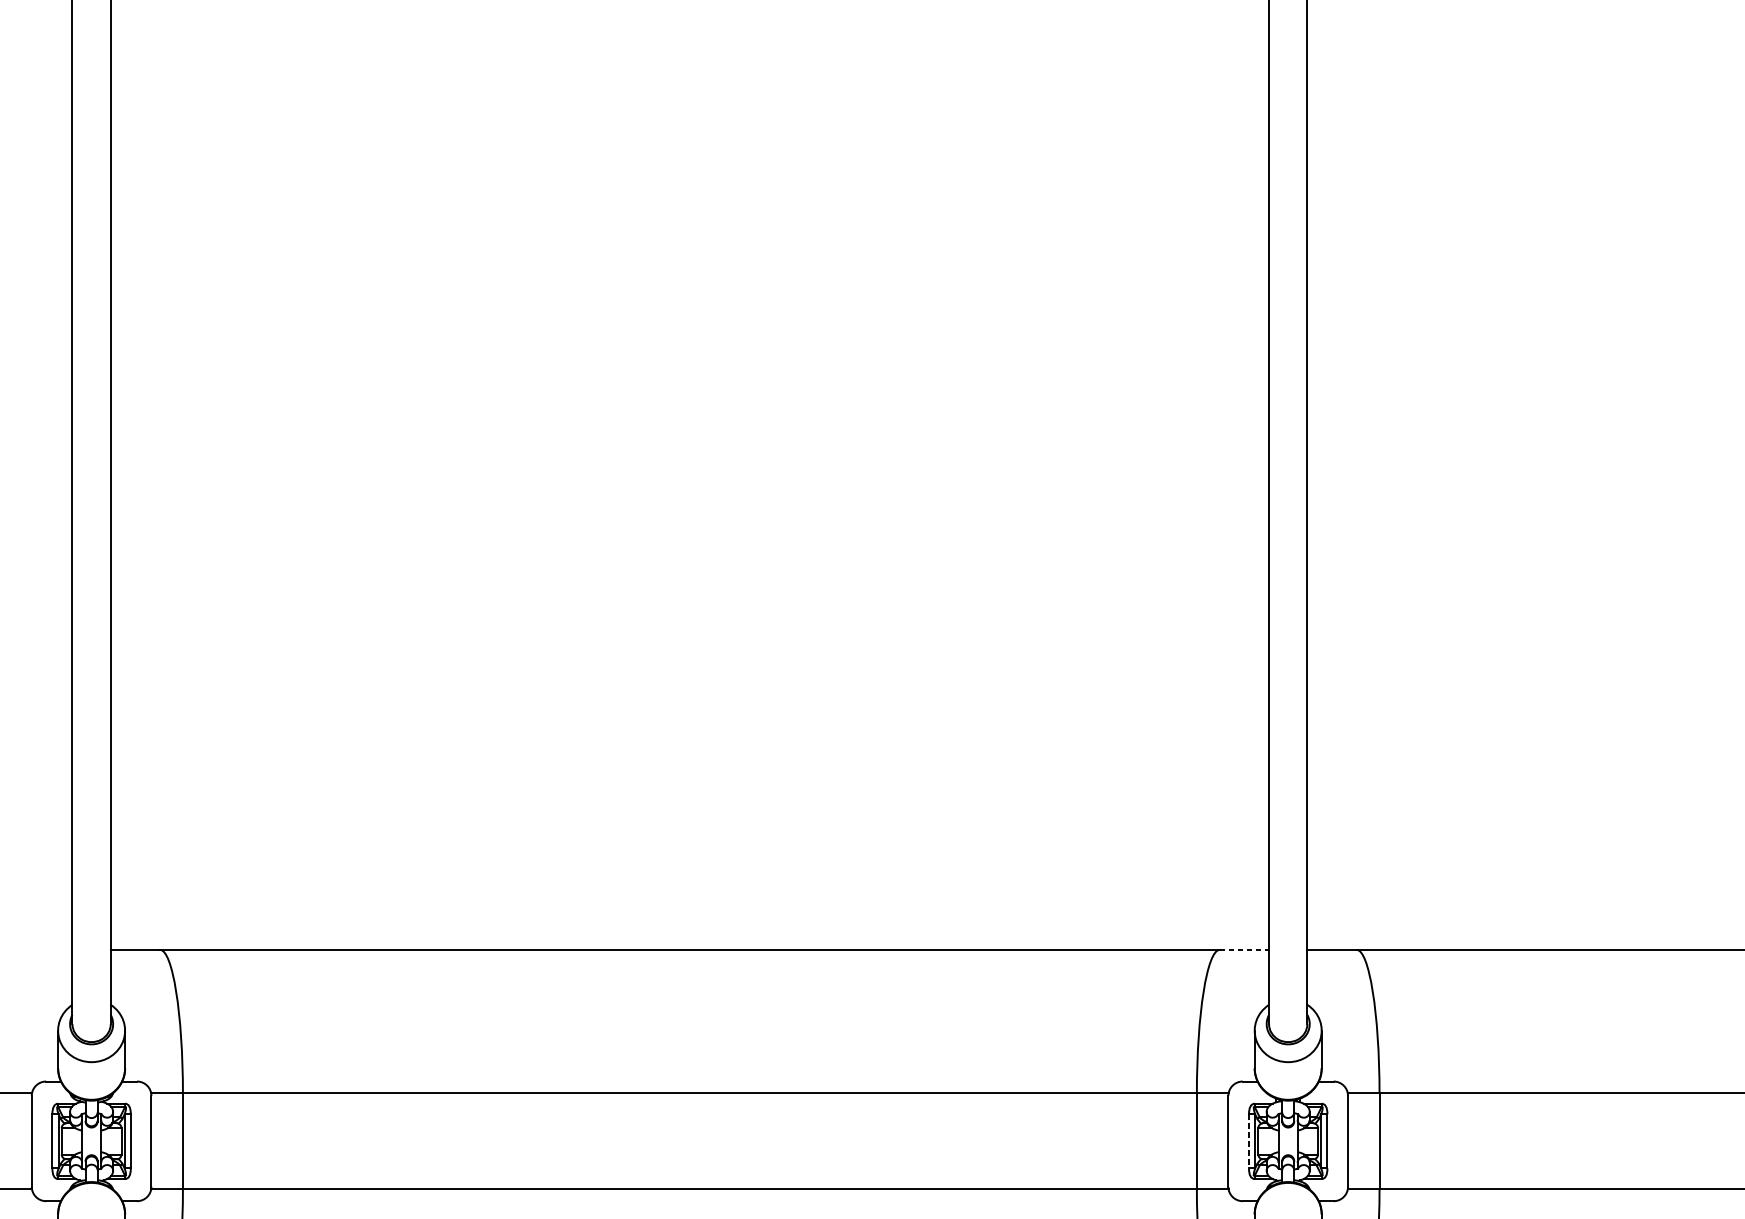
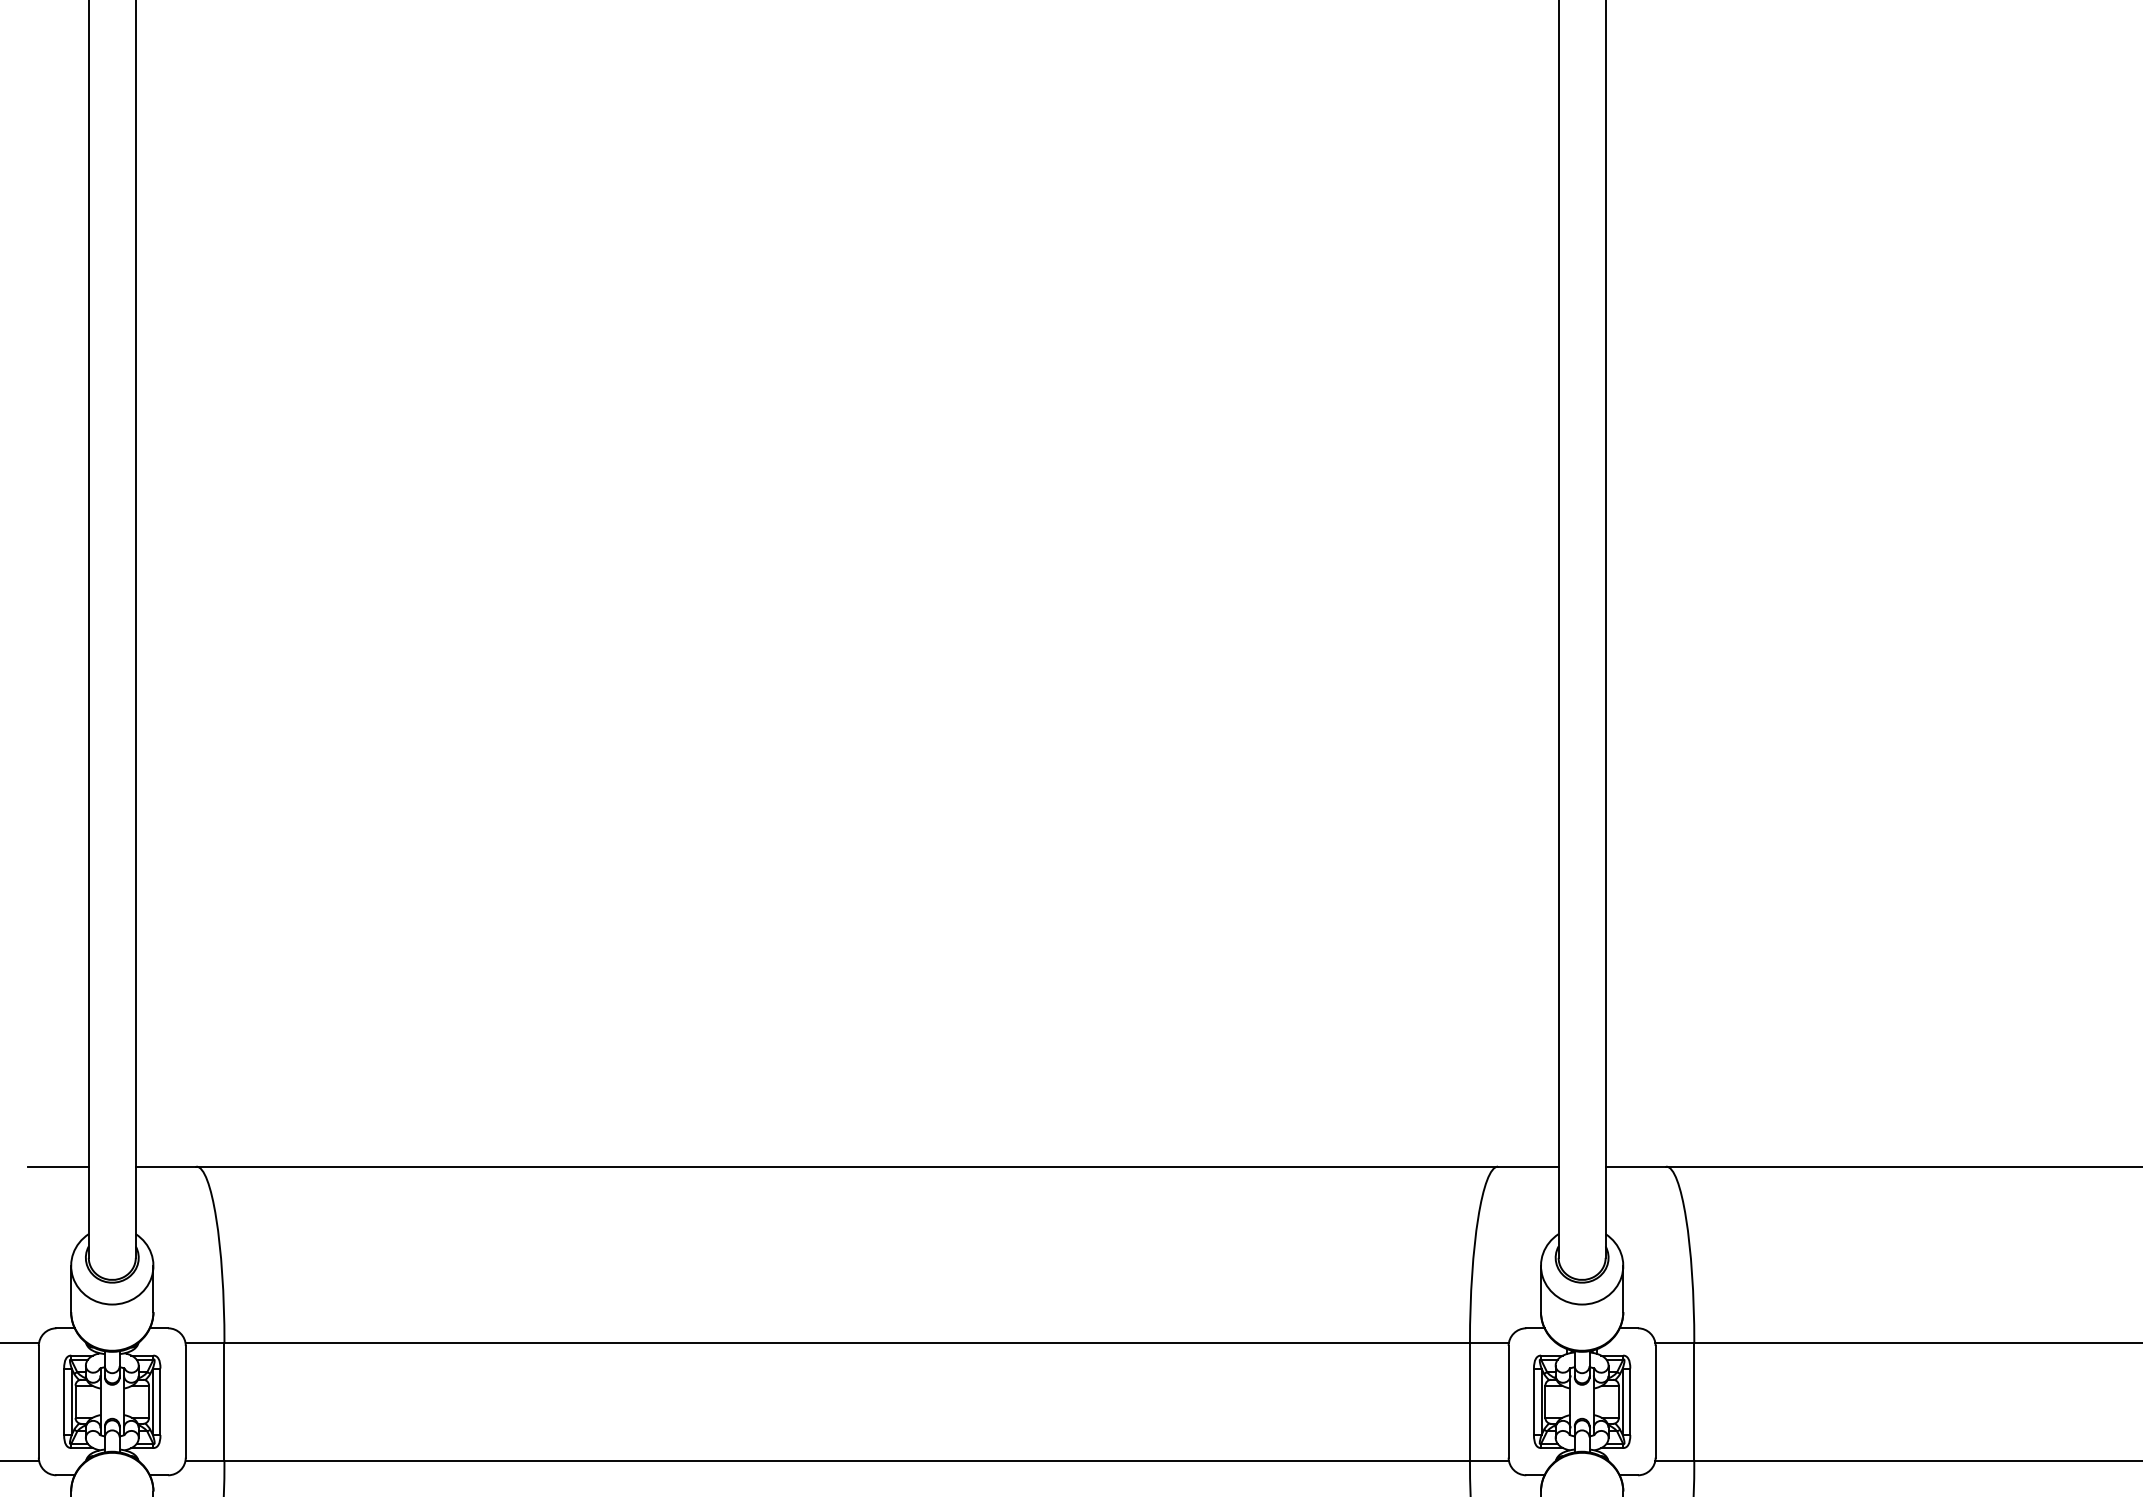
line: (47, 949) -> (58, 1166), added
line: (1244, 949) -> (1528, 1166), dashed -> solid
line: (1248, 1141) -> (1533, 1402), dashed -> solid

